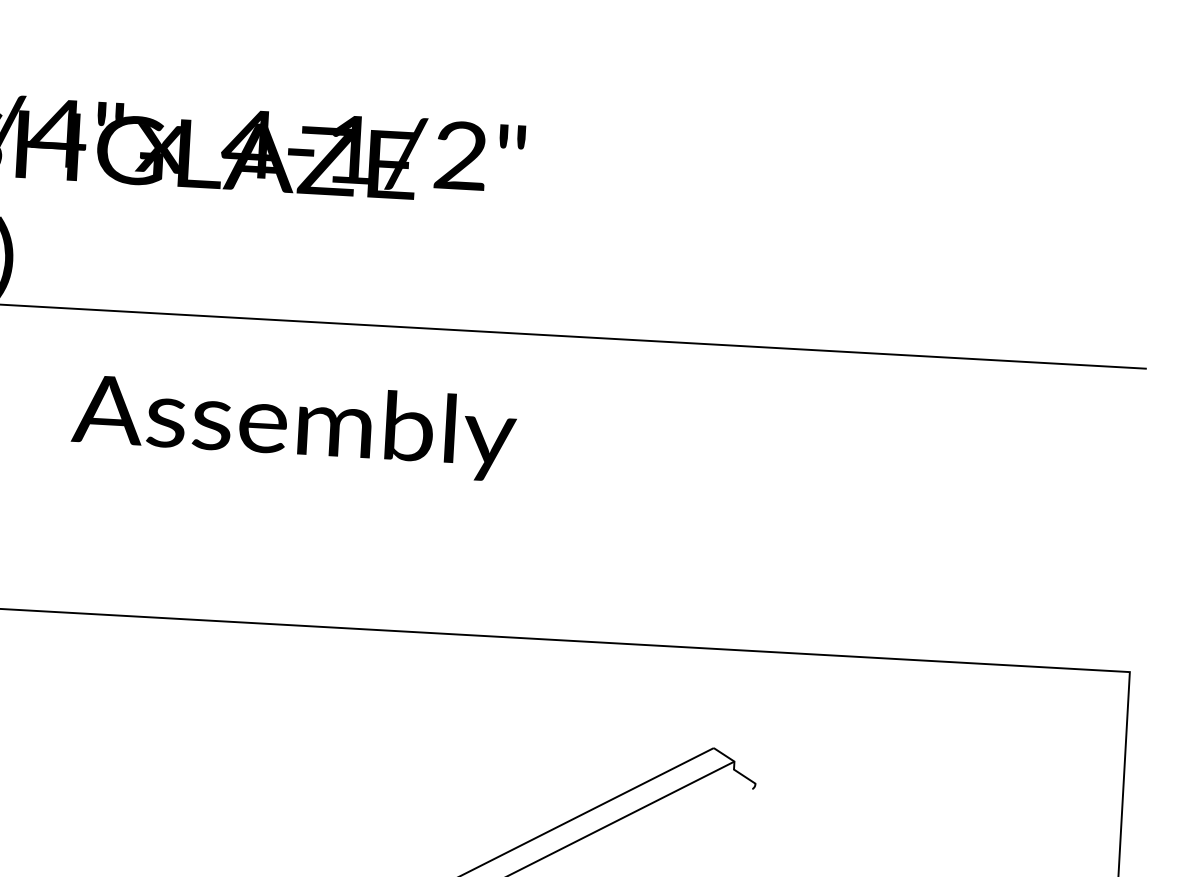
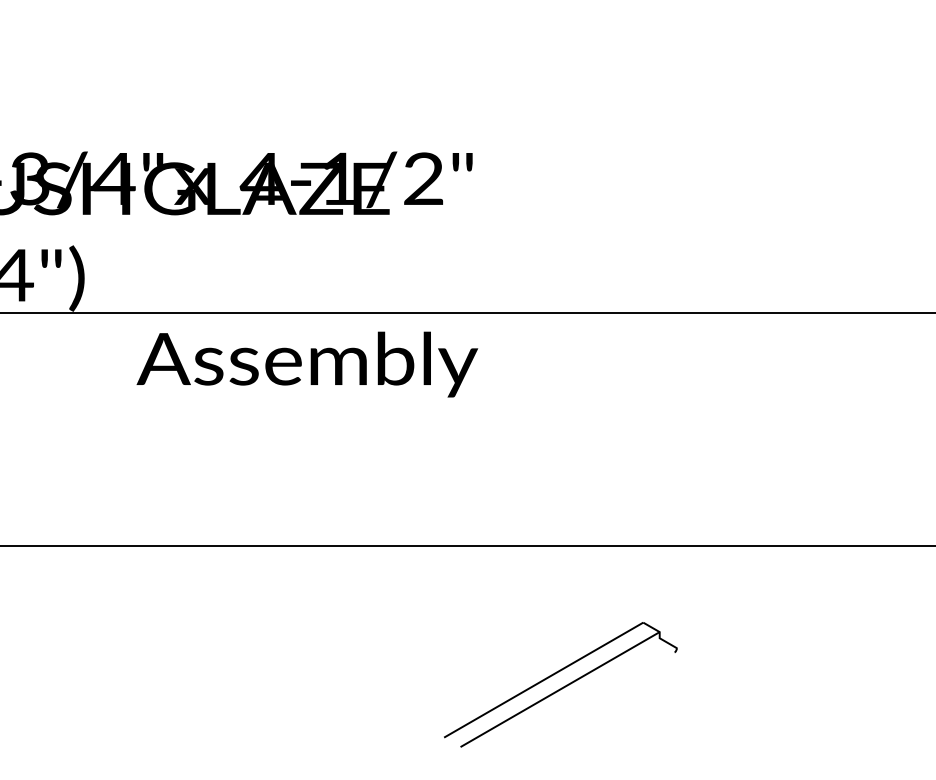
text: (294, 427) -> (307, 364), moved

